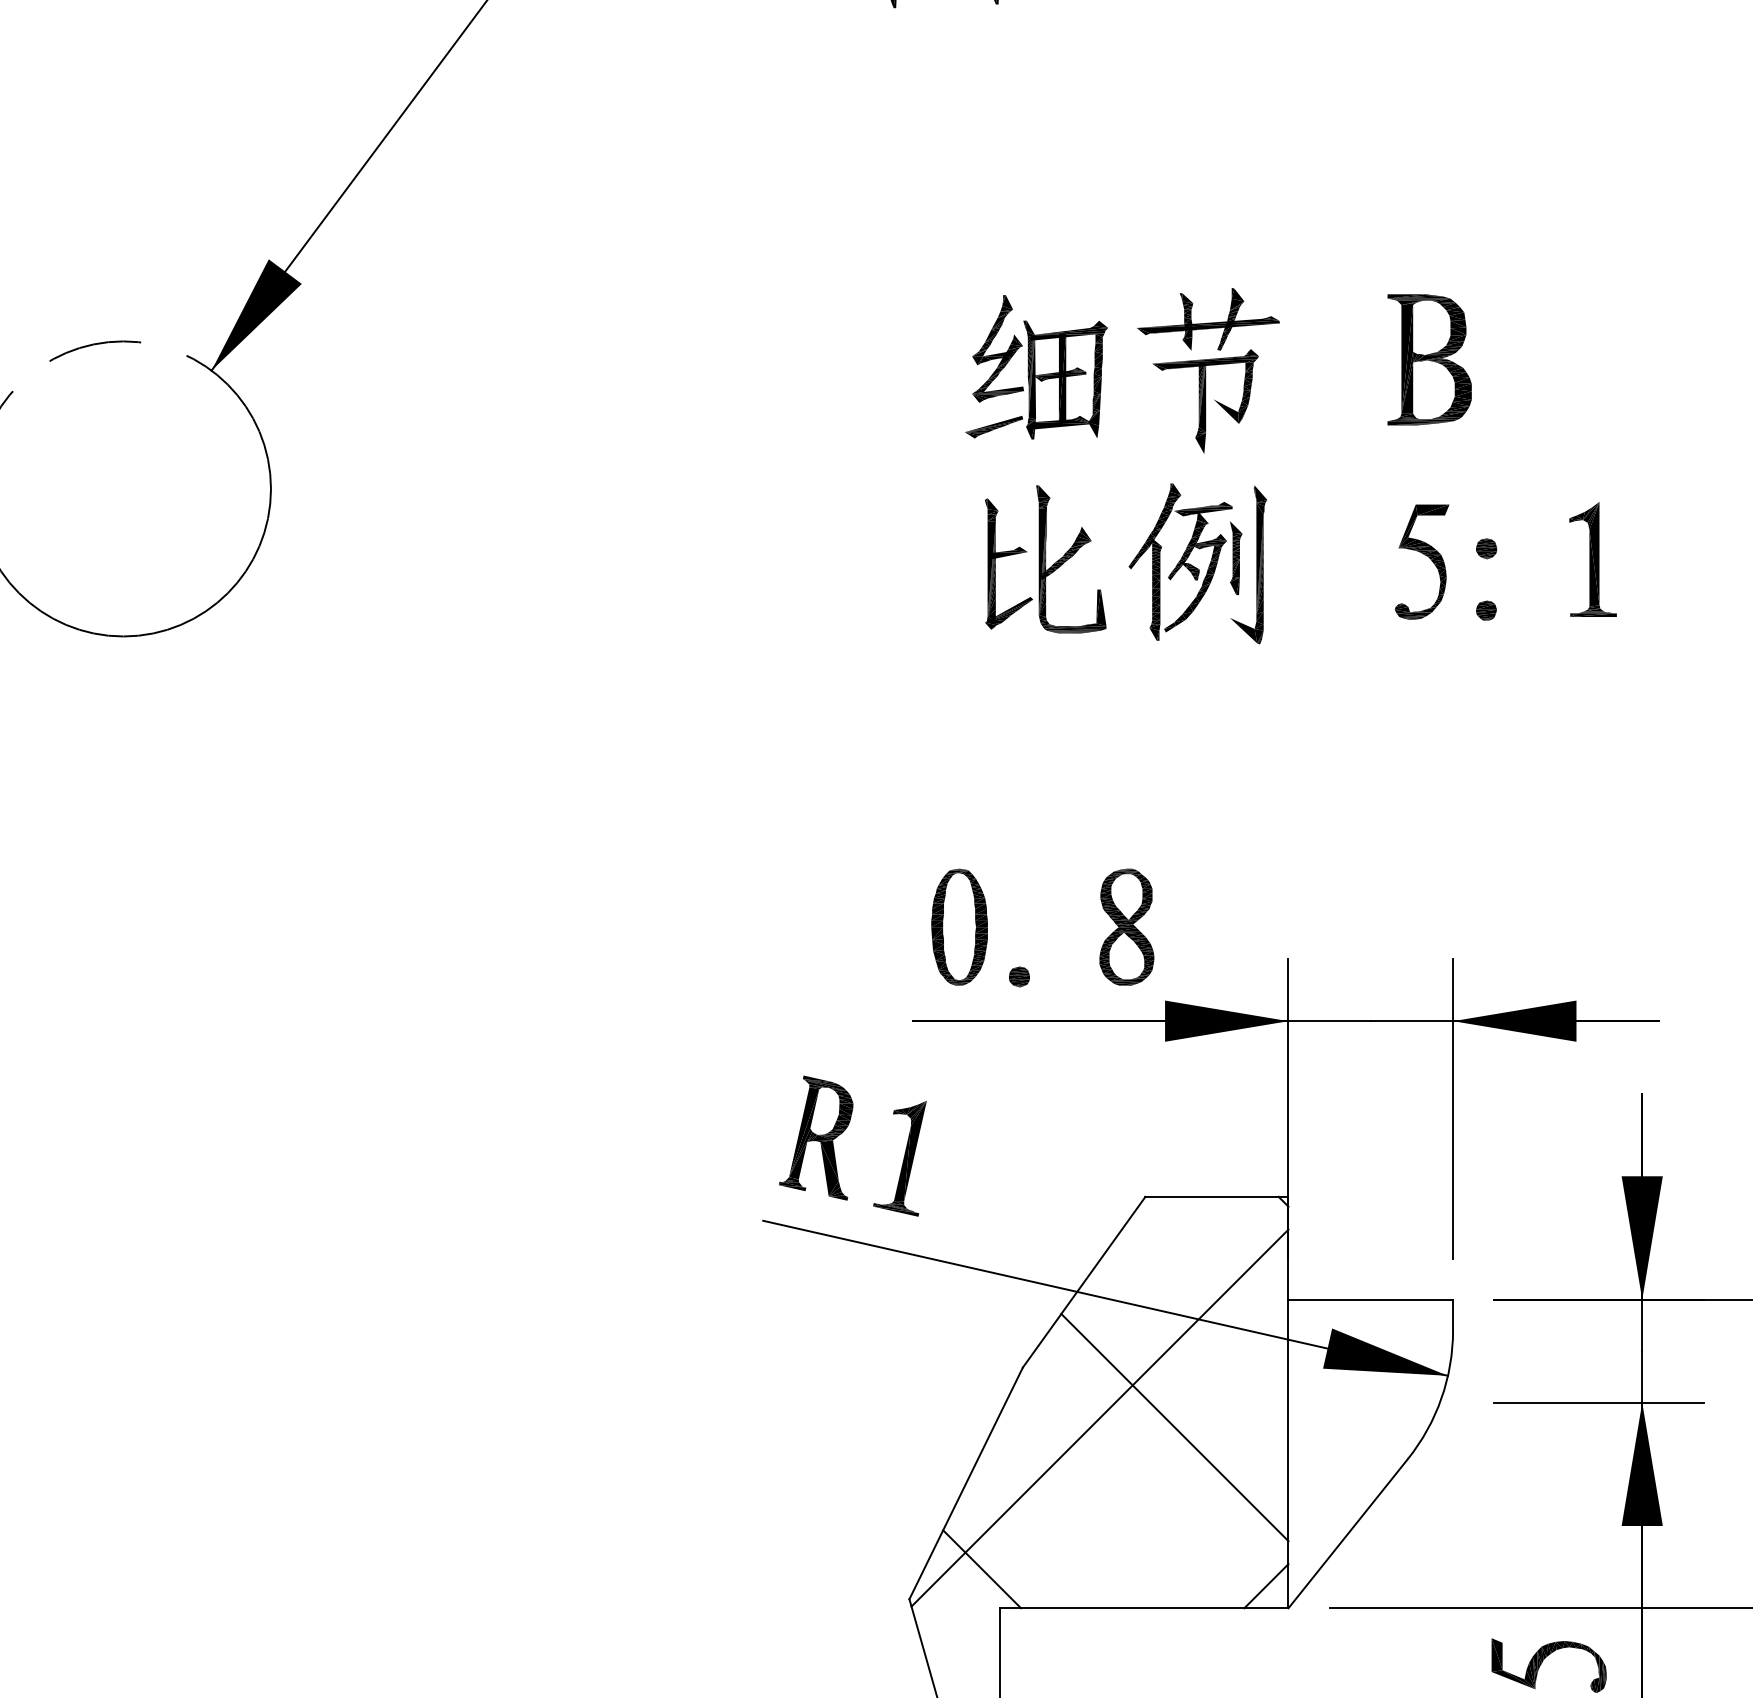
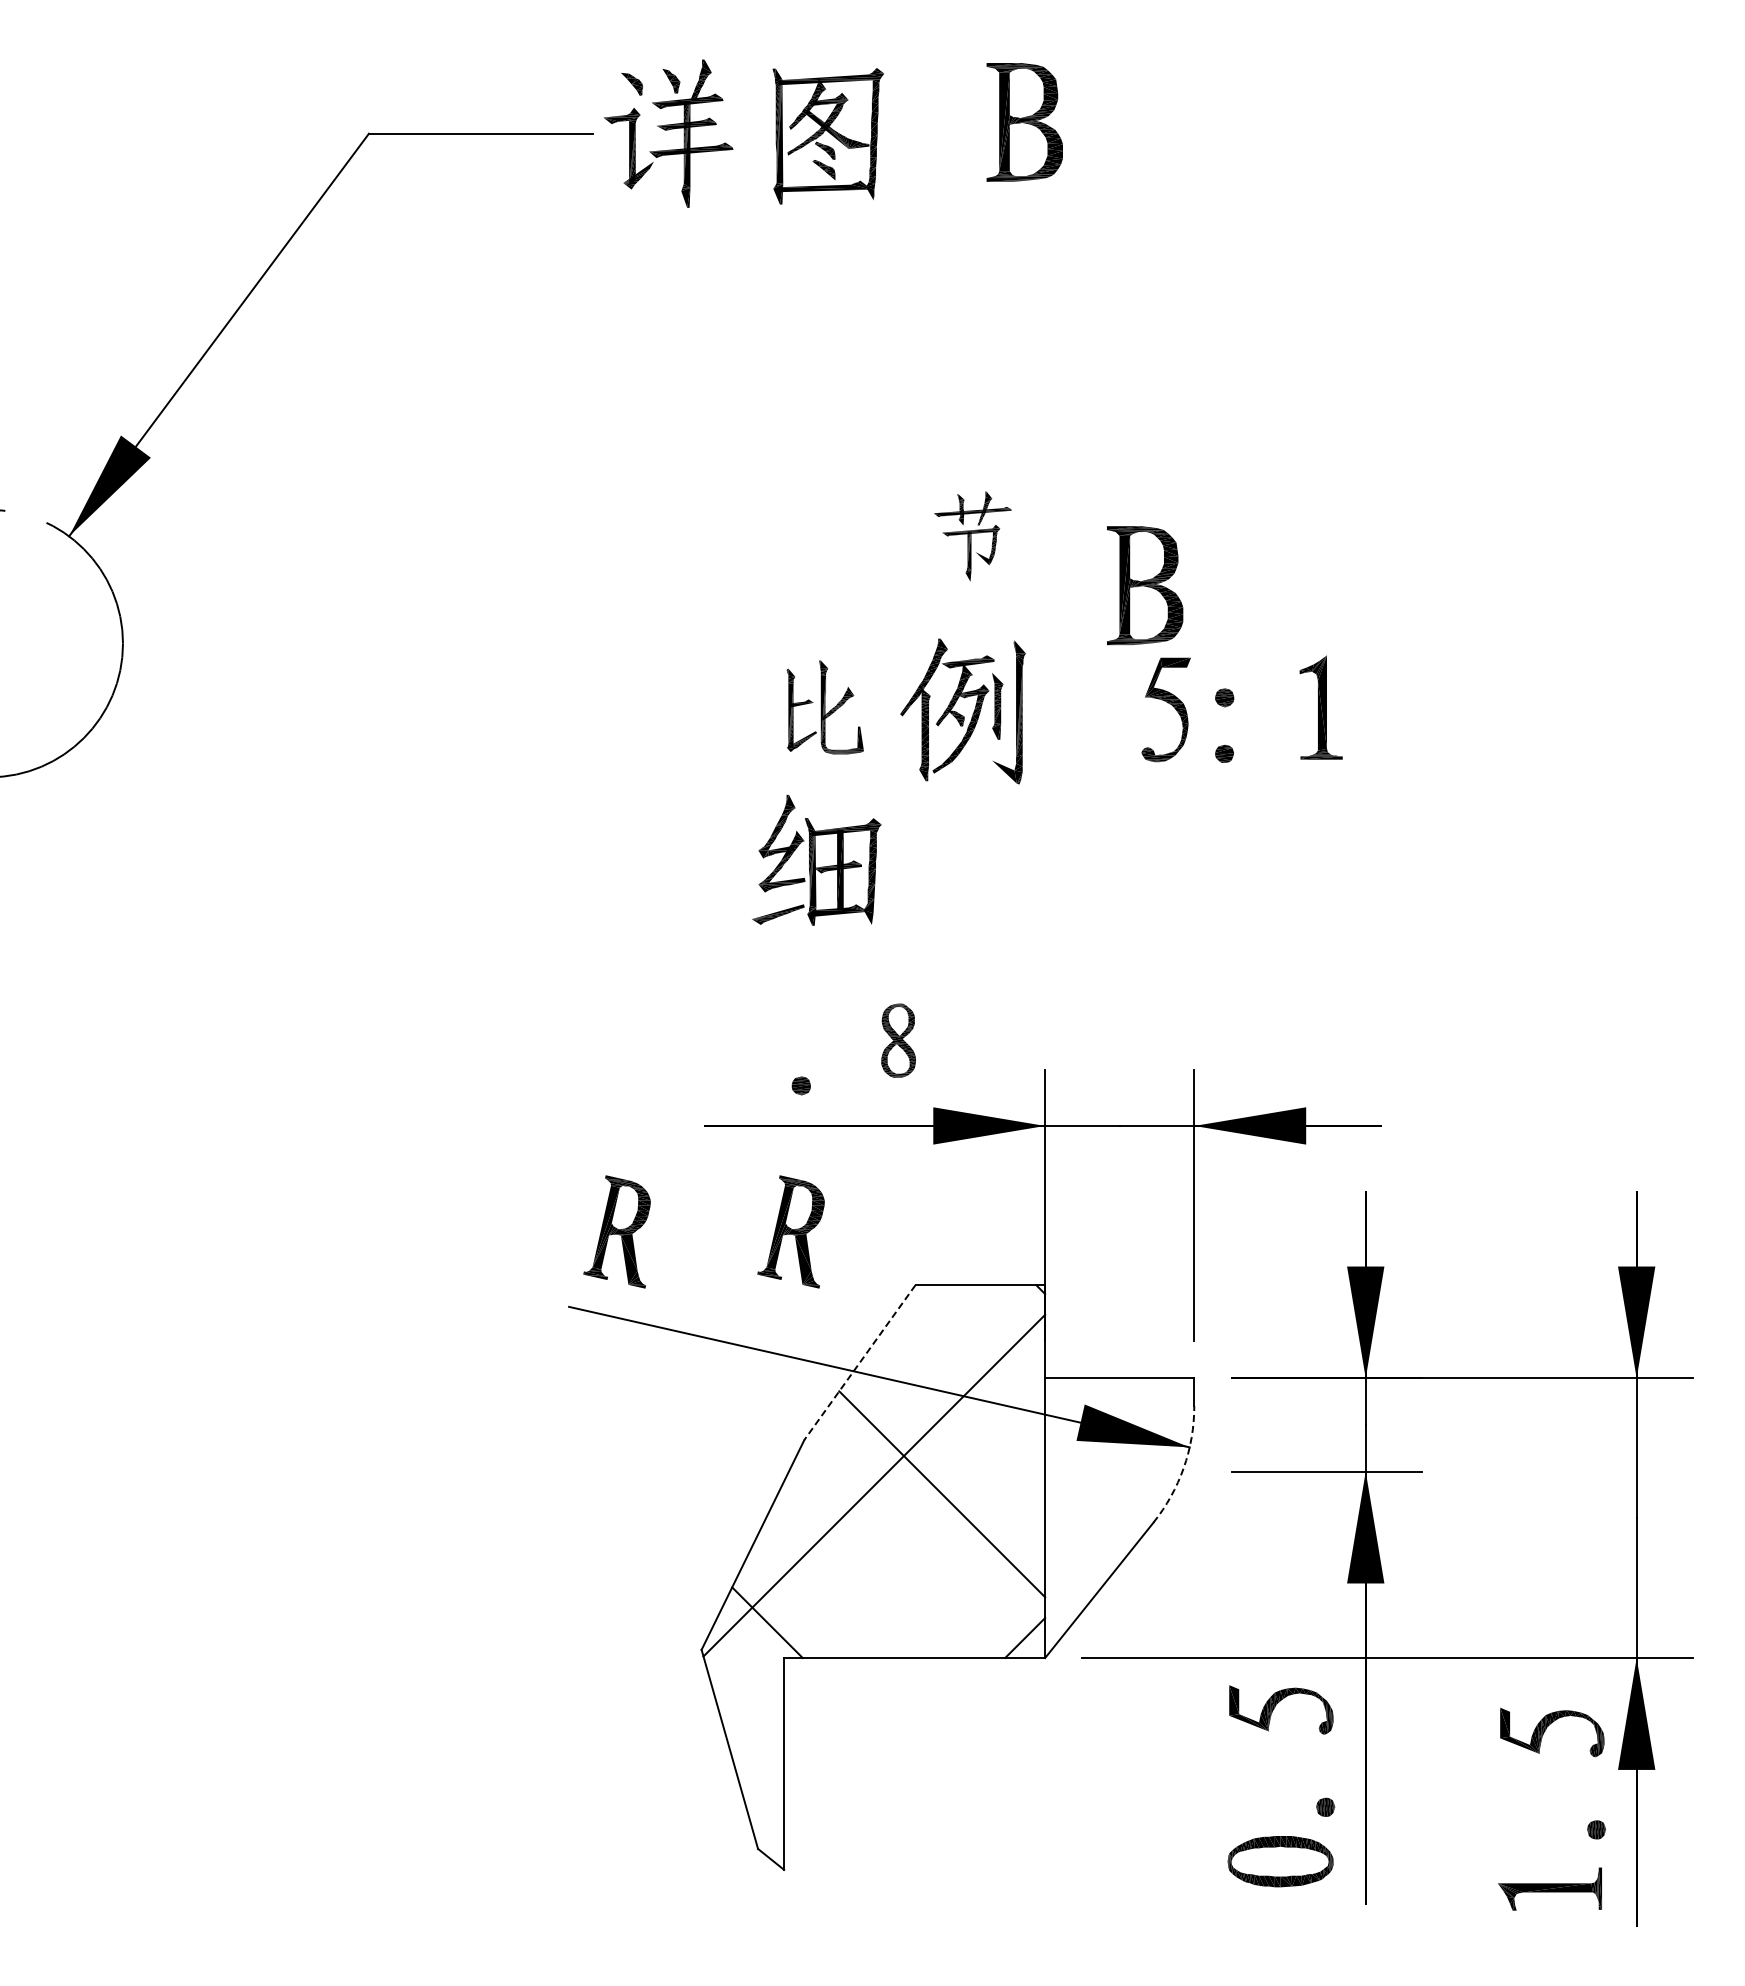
part: (1430, 359) -> (1145, 585), moved
part: (1036, 367) -> (816, 860), moved
part: (1208, 370) -> (972, 536), size x0.6
part: (1046, 559) -> (825, 707), size x0.7
part: (958, 926) -> (746, 1040), removed
part: (1126, 926) -> (898, 1040), size x0.7
part: (1007, 1137) -> (790, 1231), added
part: (899, 1158) -> (692, 1250), removed
line: (1083, 1282) -> (859, 1362), solid -> dashed
arc: (1441, 1398) -> (1183, 1467), solid -> dashed

